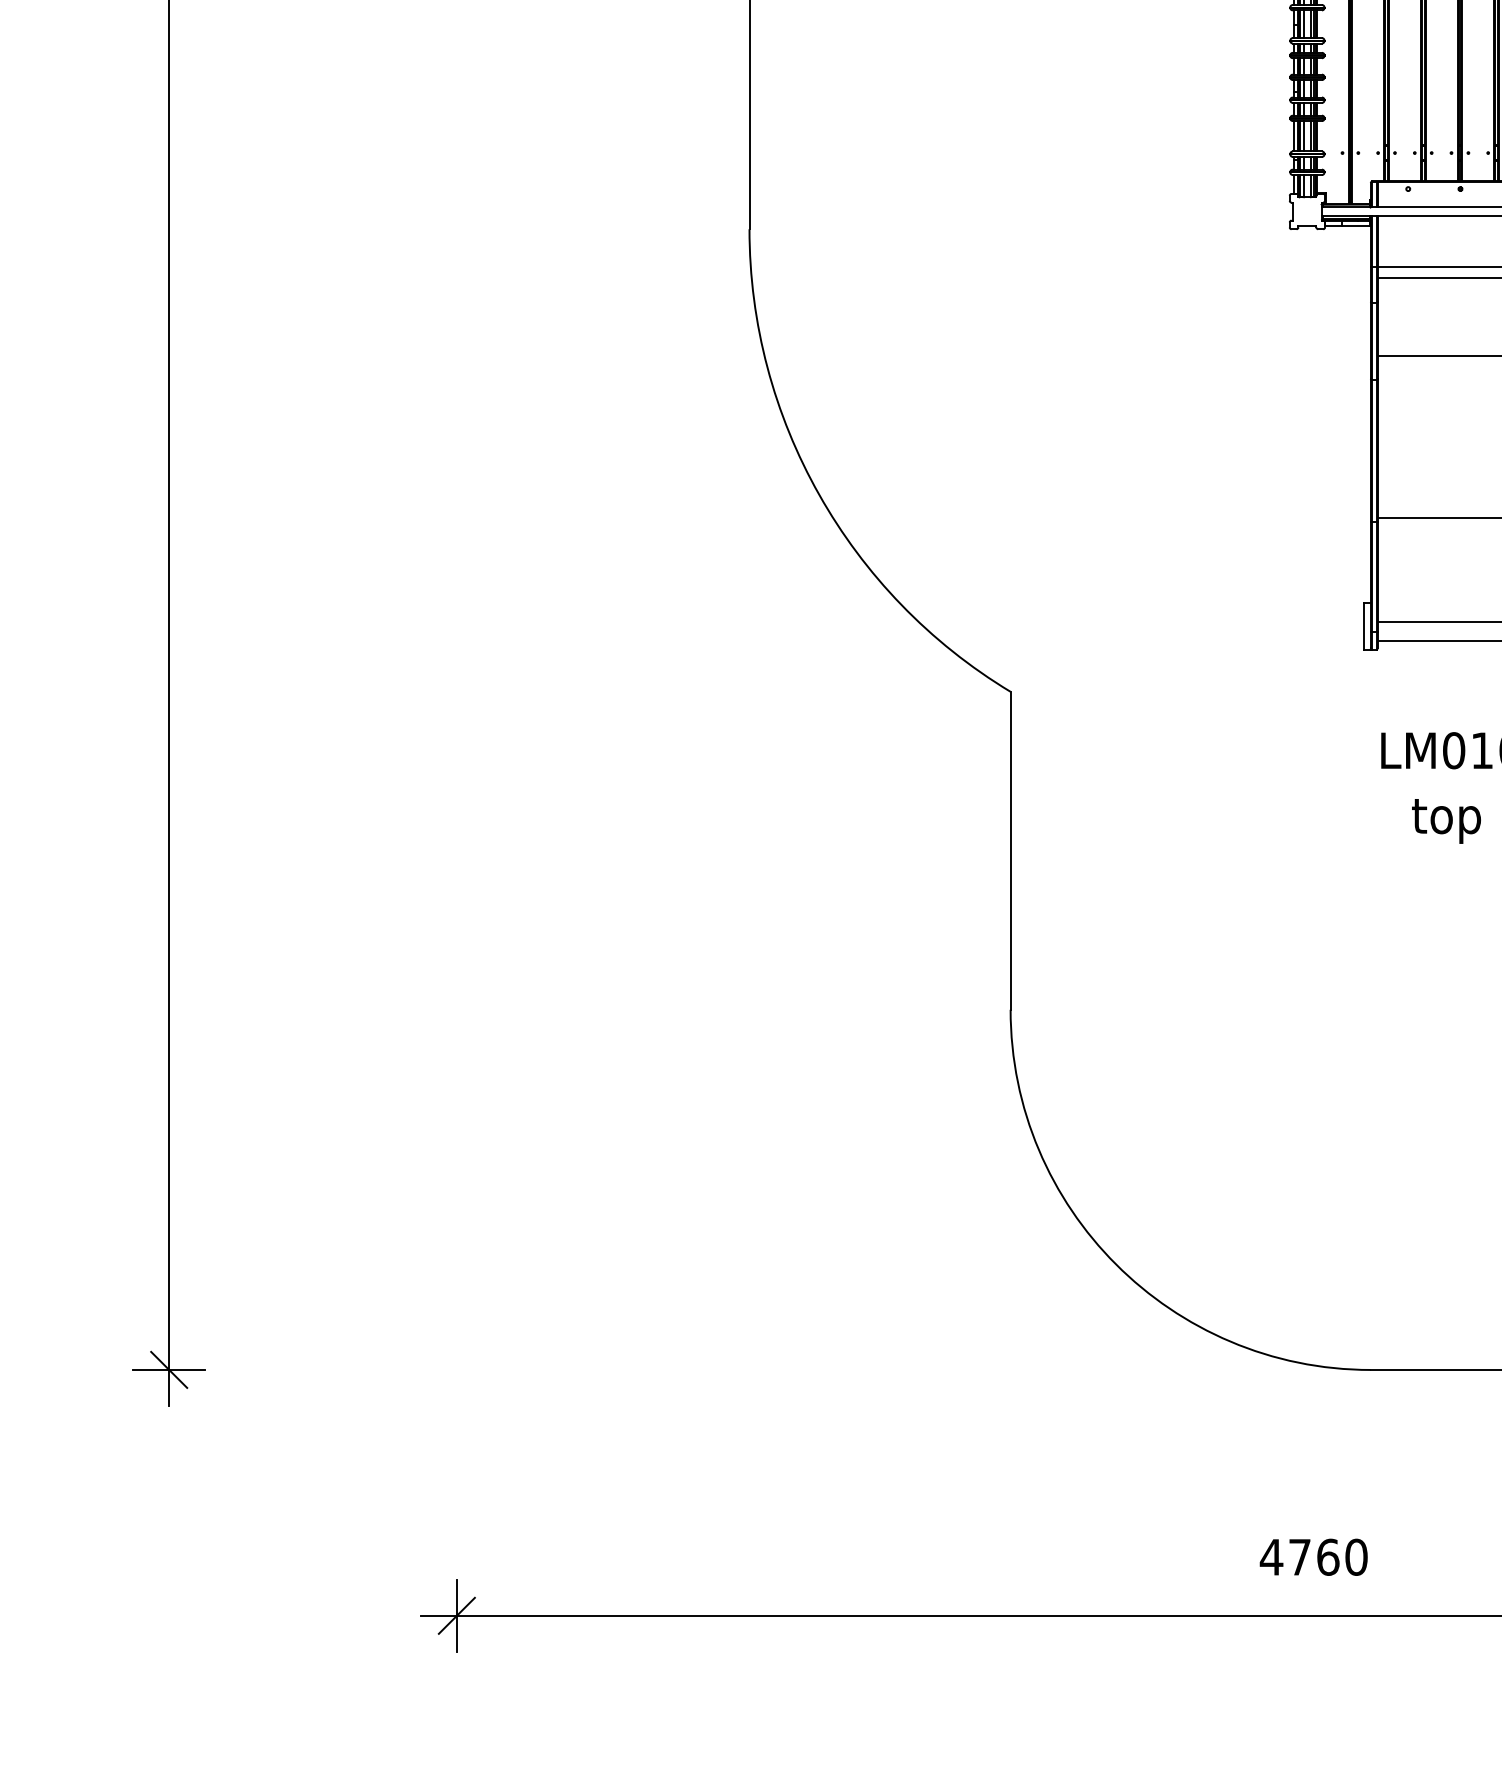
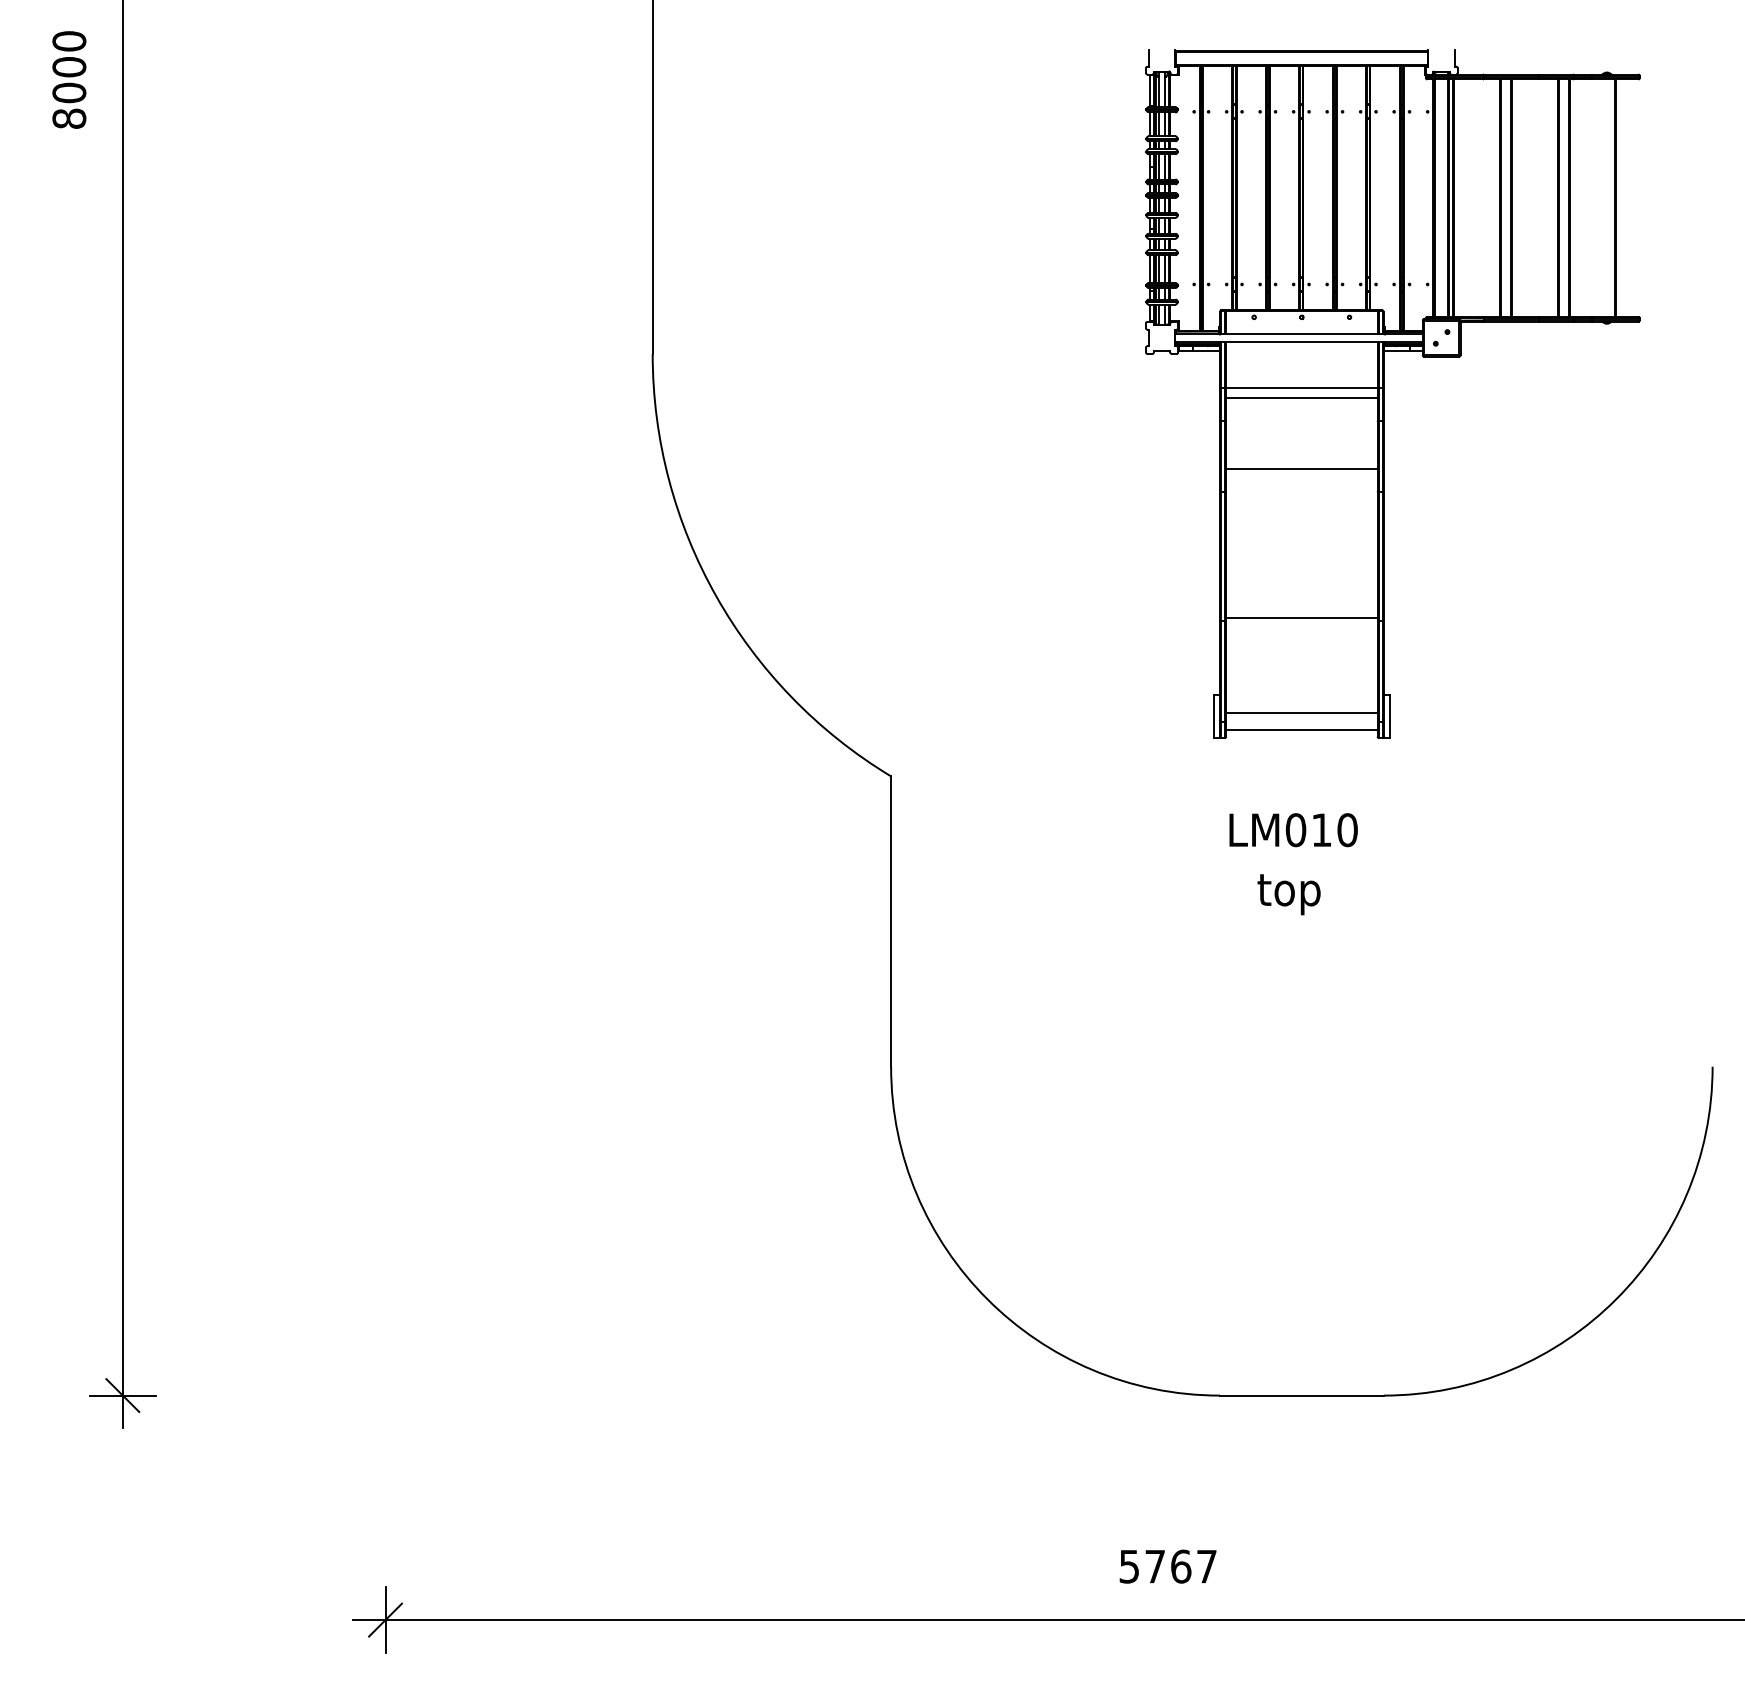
text: (1313, 1557) -> (1167, 1566), 4760 -> 5767

